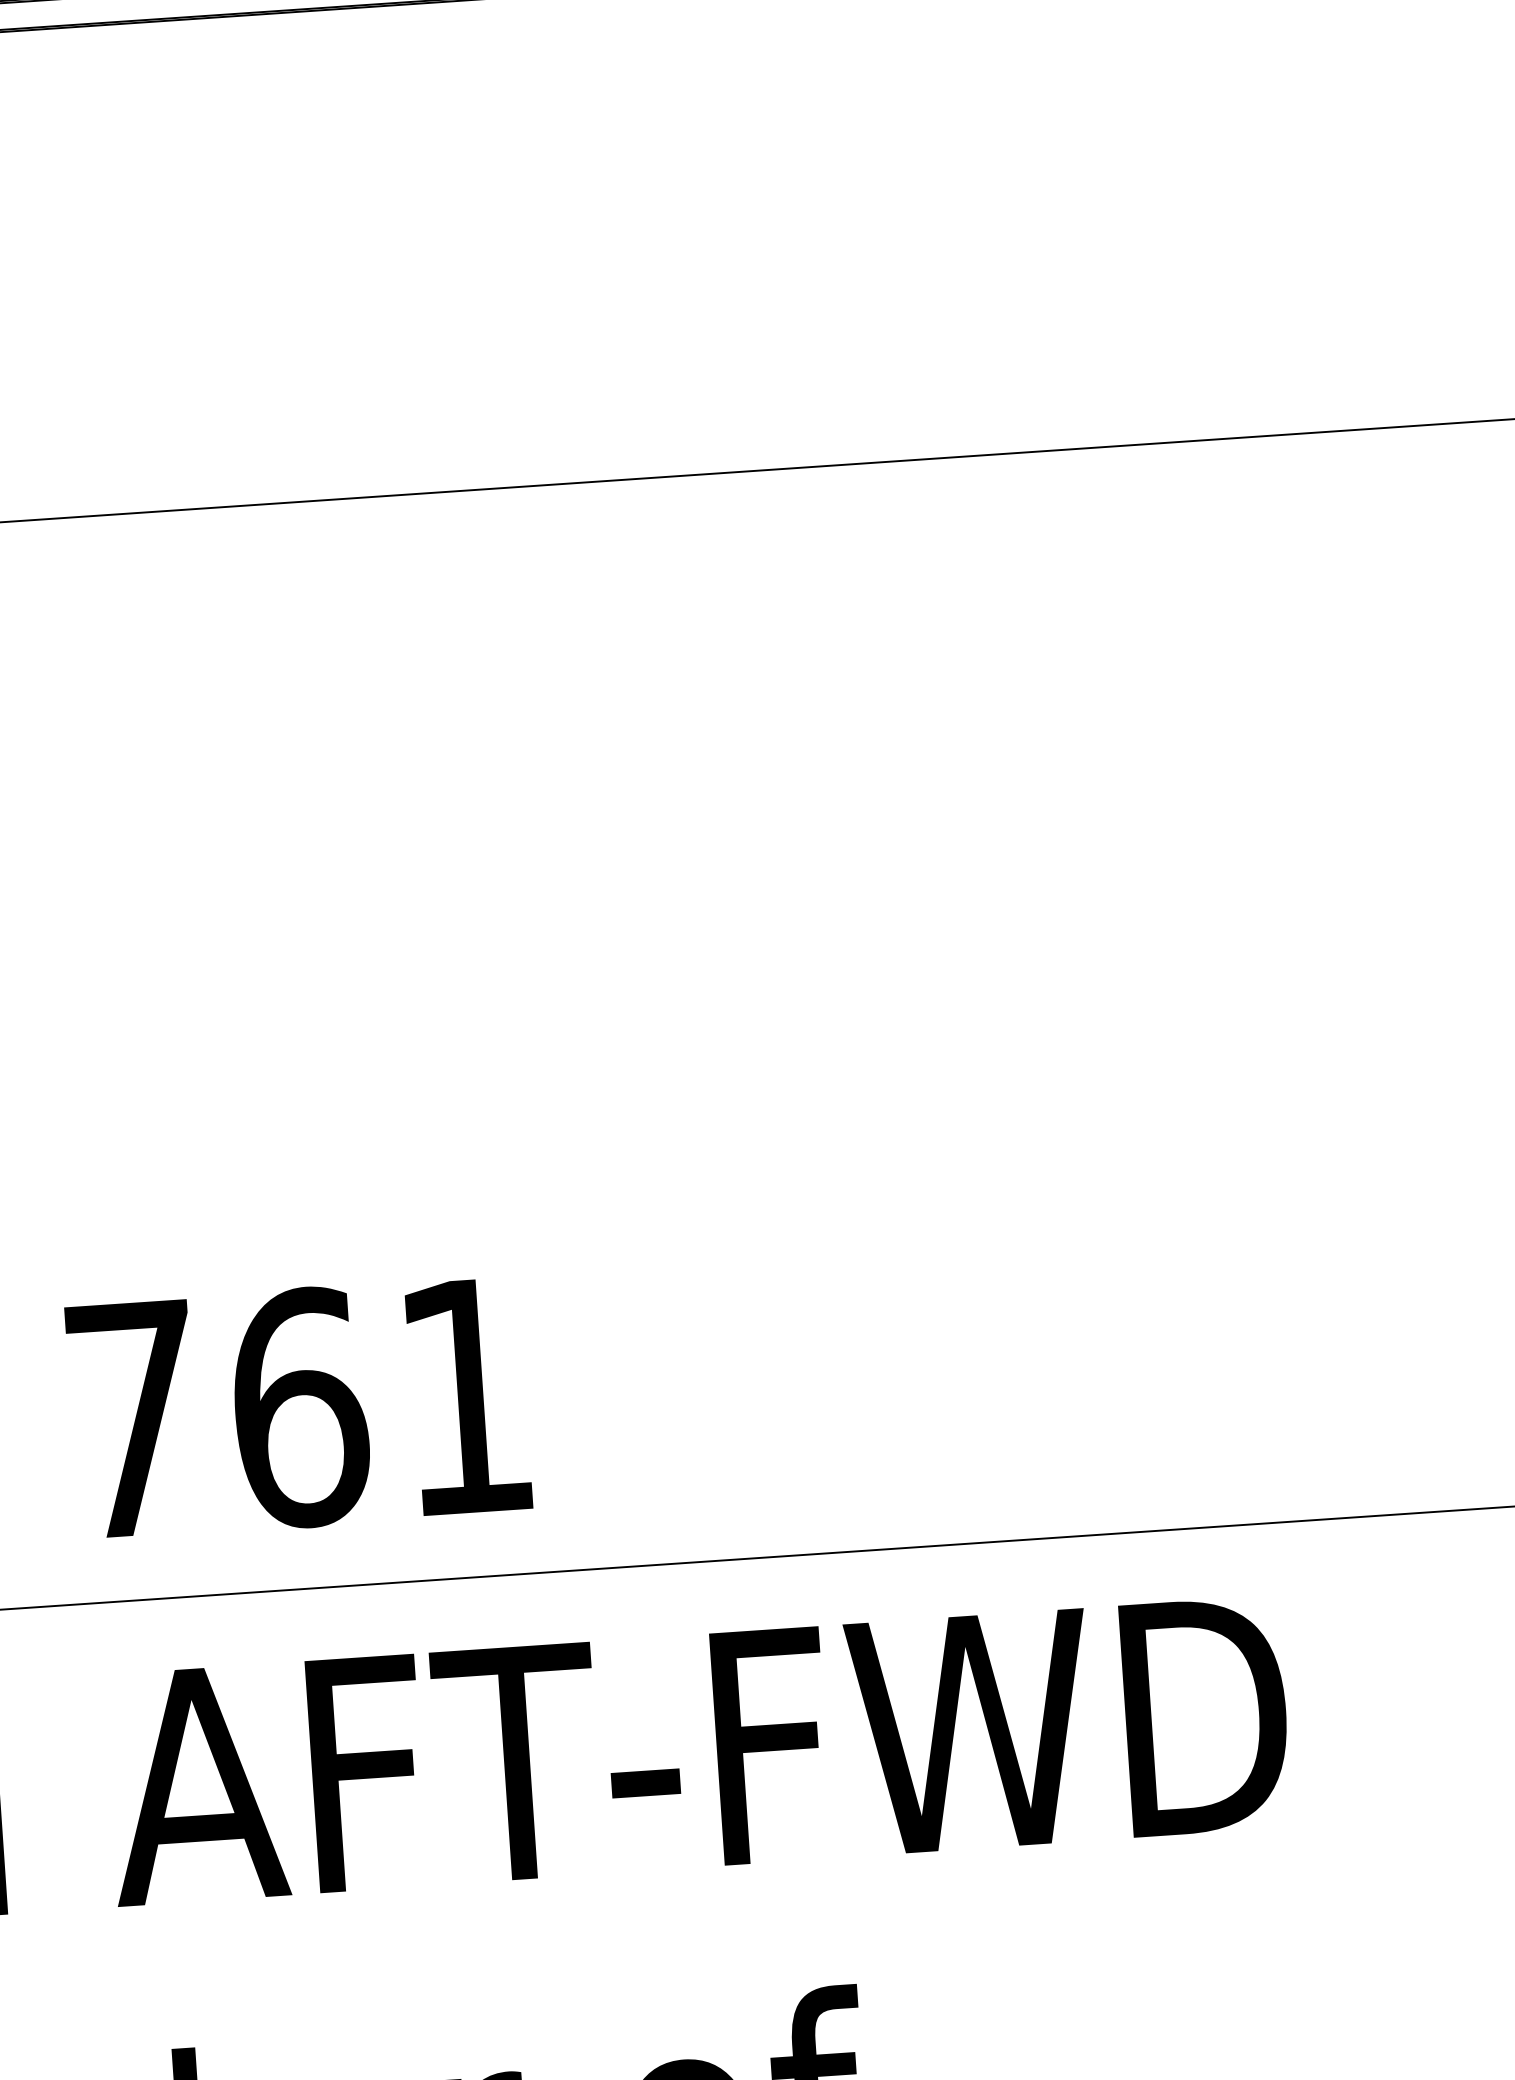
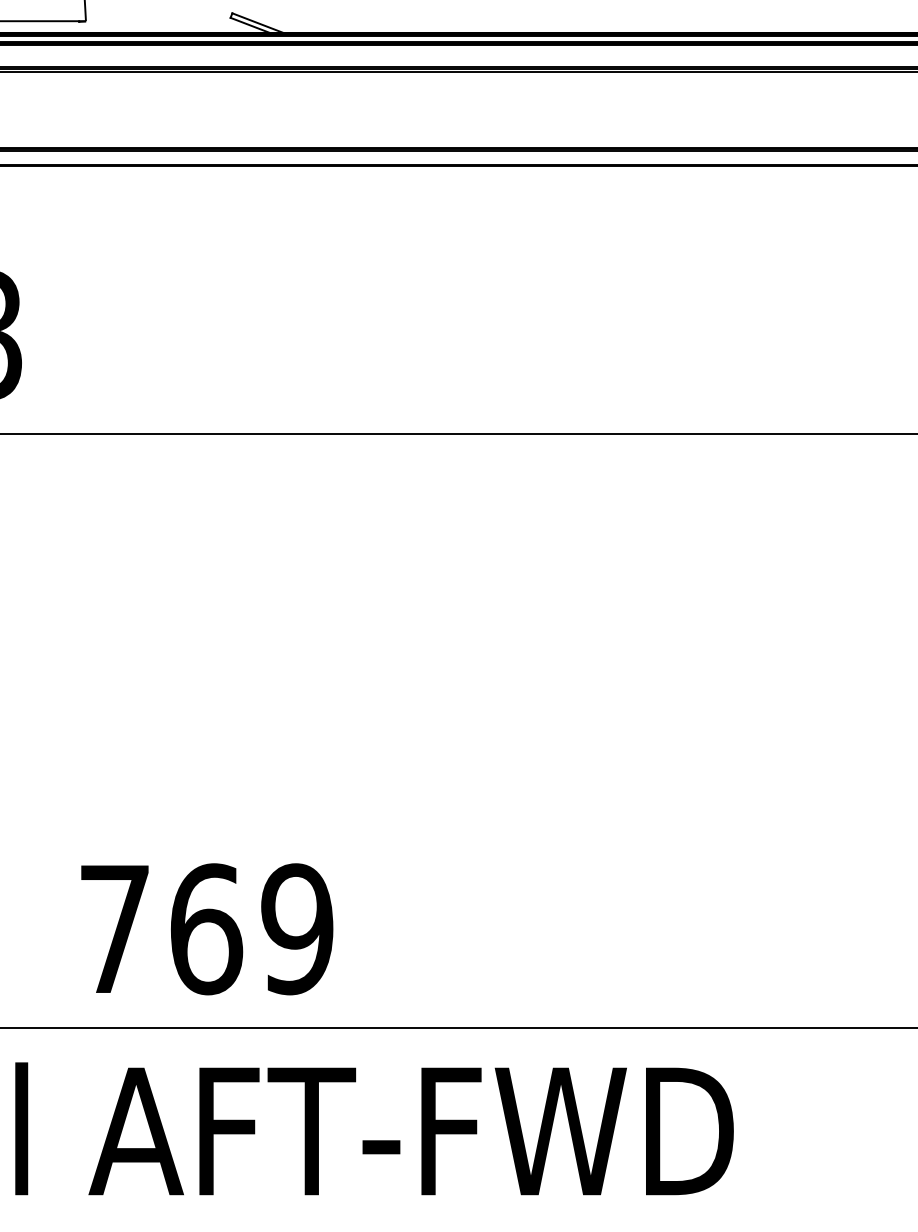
text: (465, 1397) -> (297, 929), 761 -> 769

